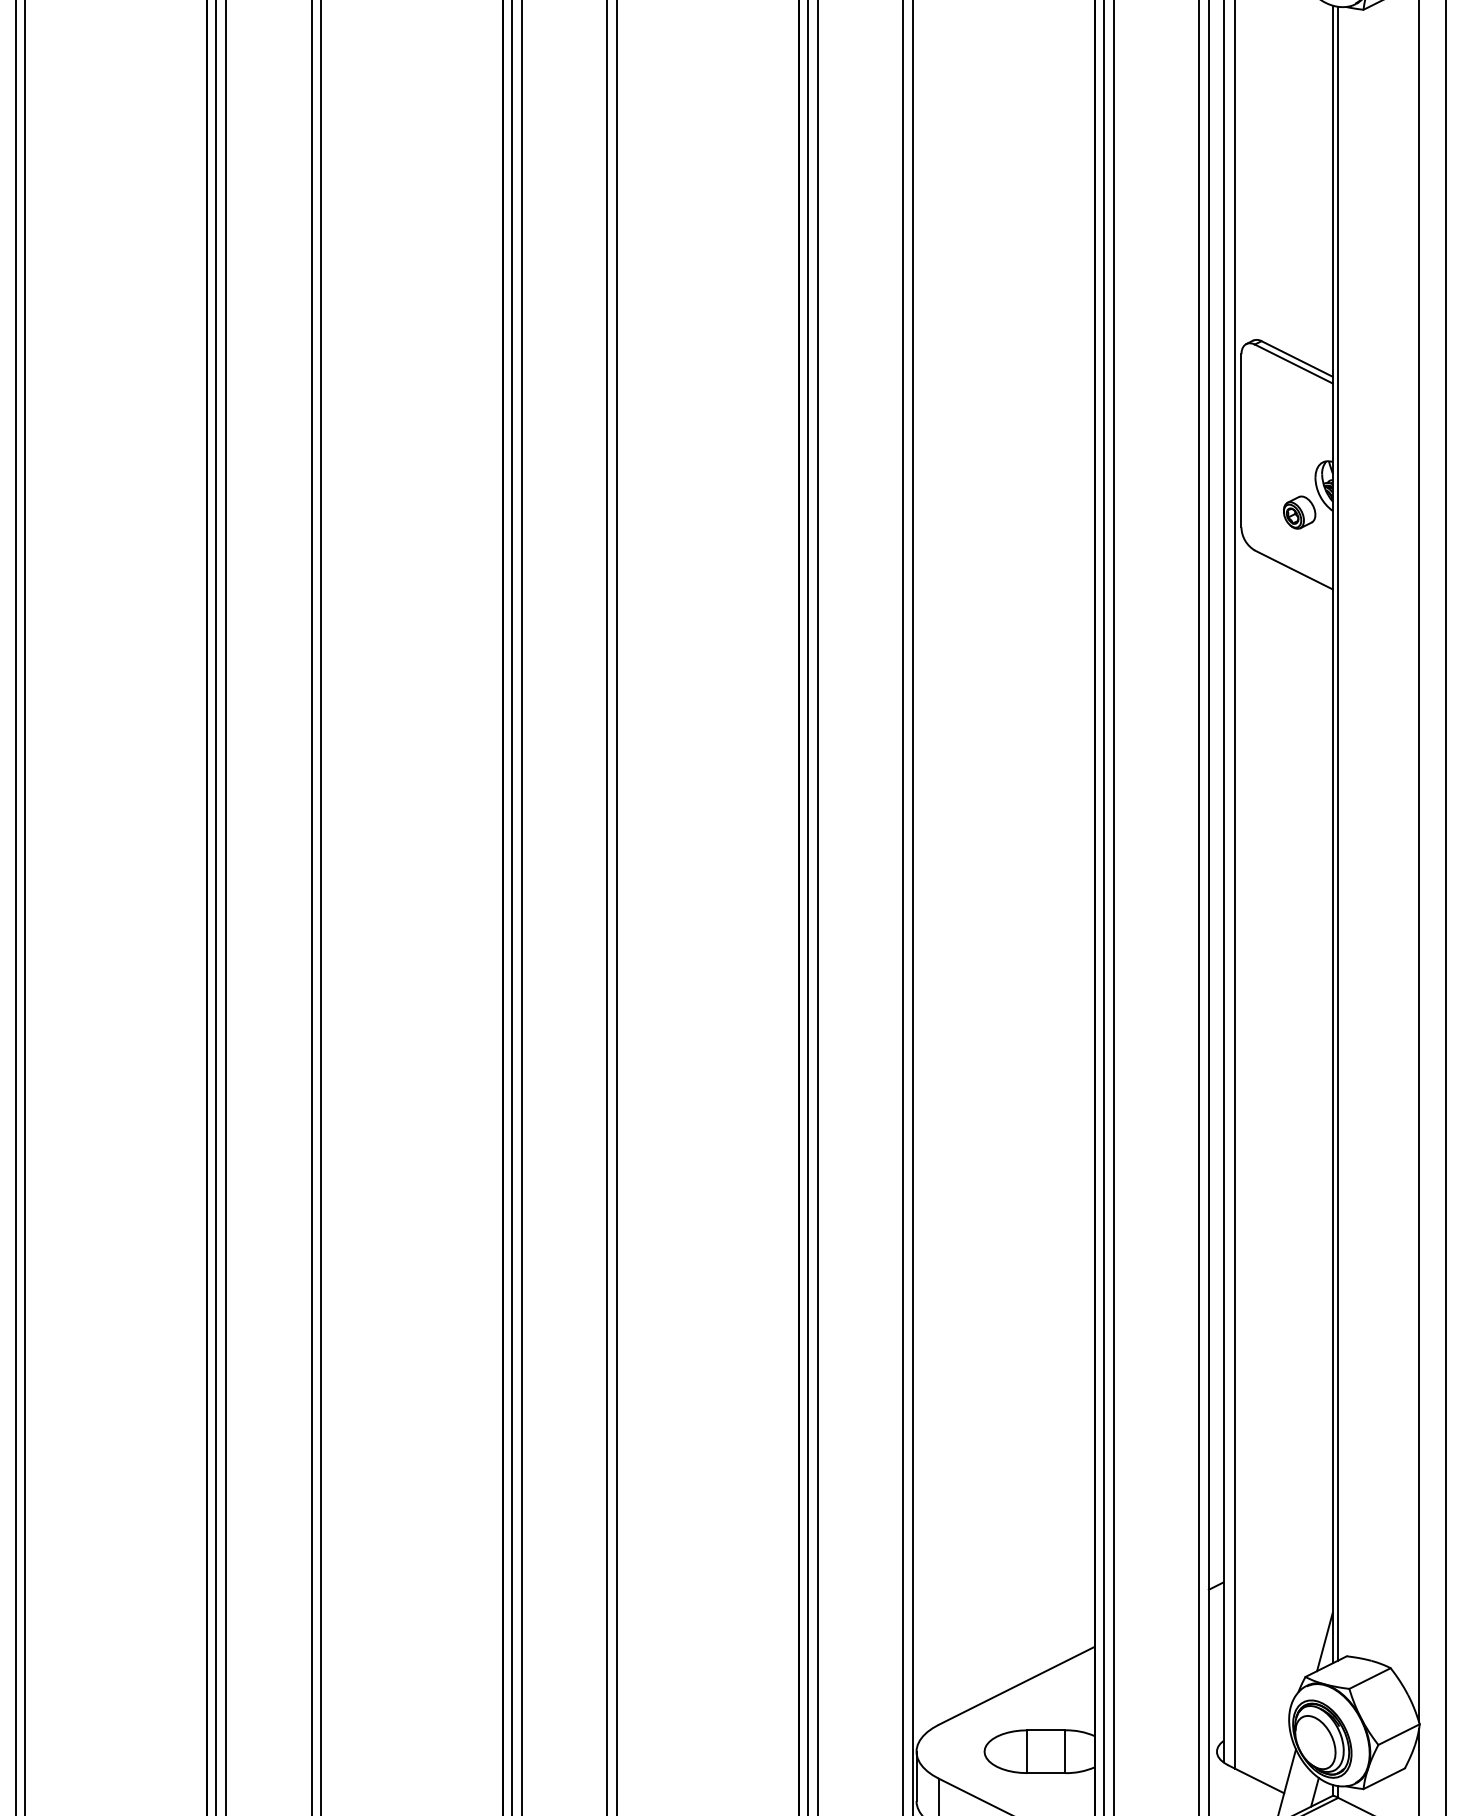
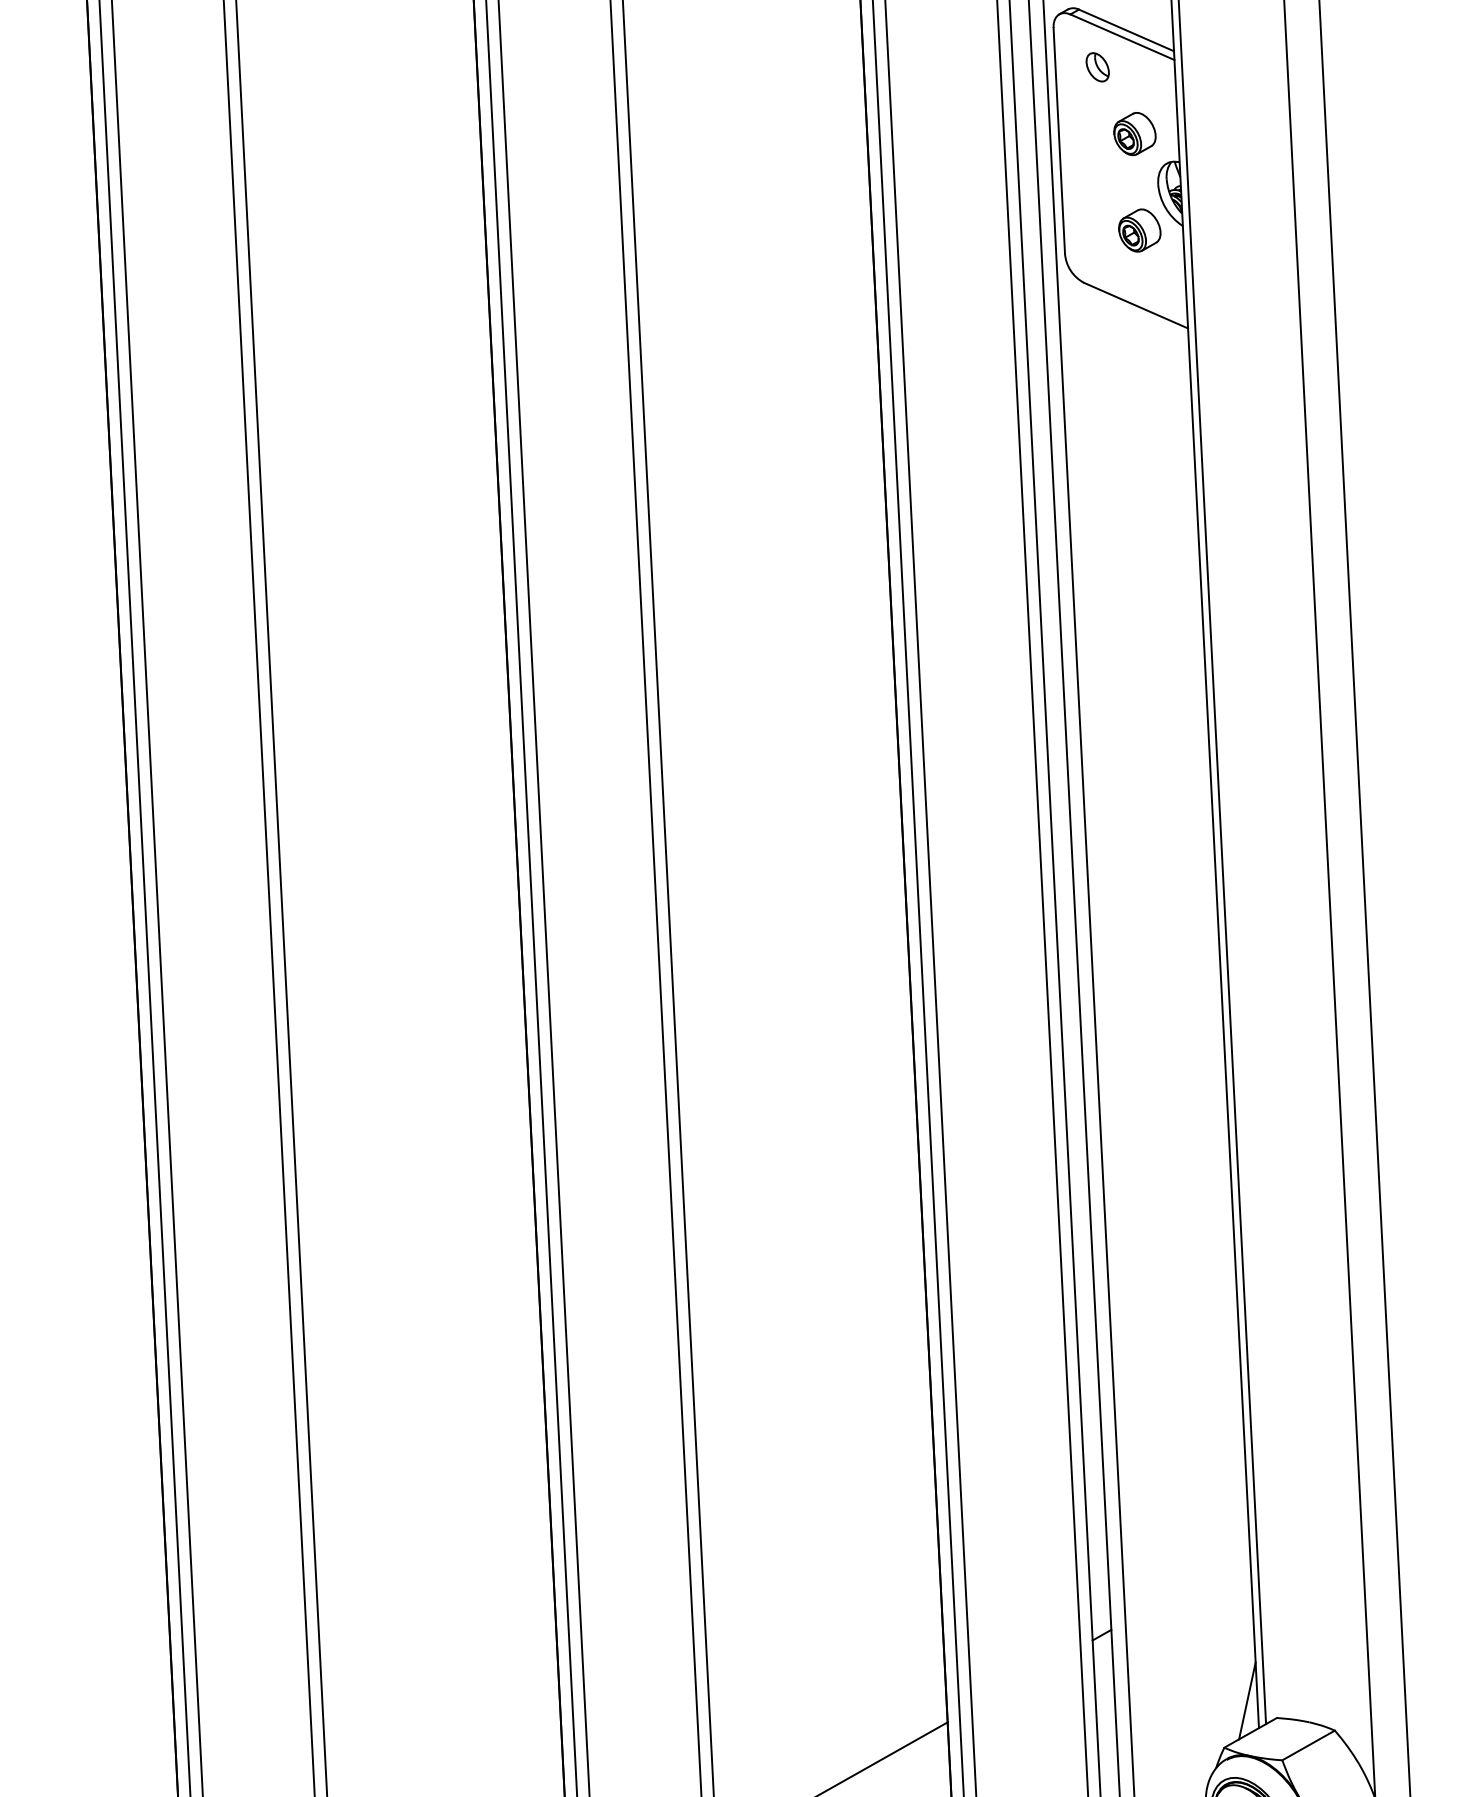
part: (1273, 385) -> (1097, 66), added
part: (1299, 438) -> (1134, 133), added

